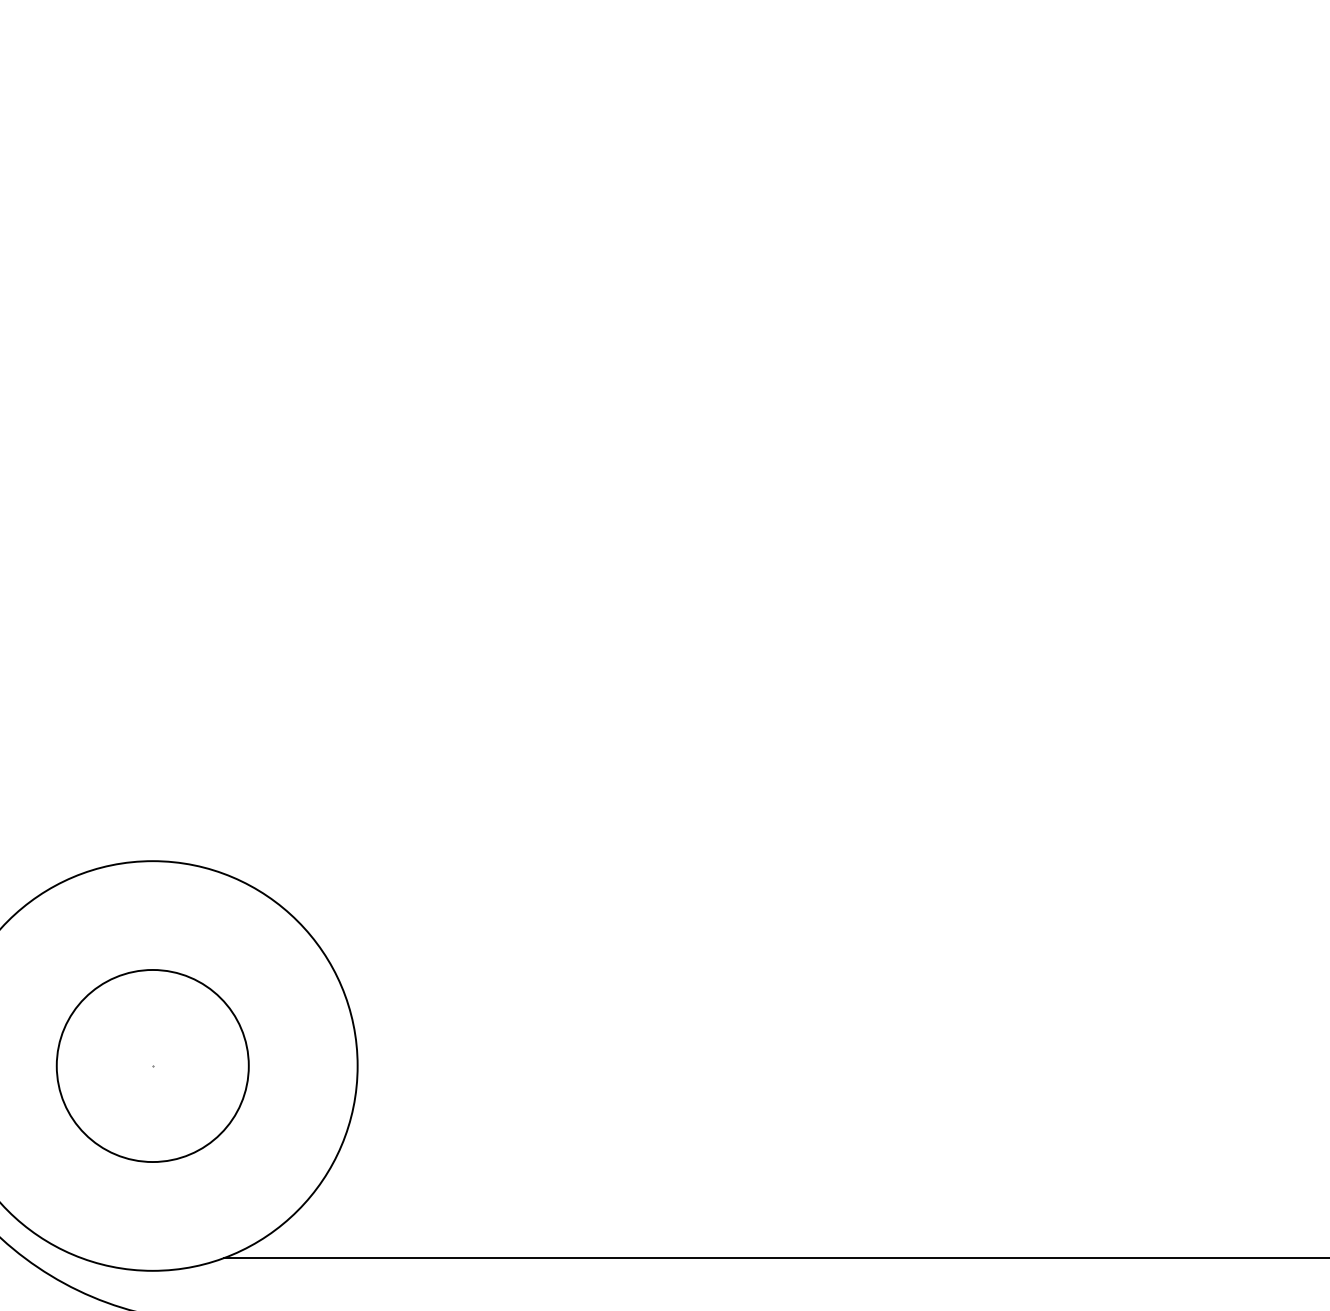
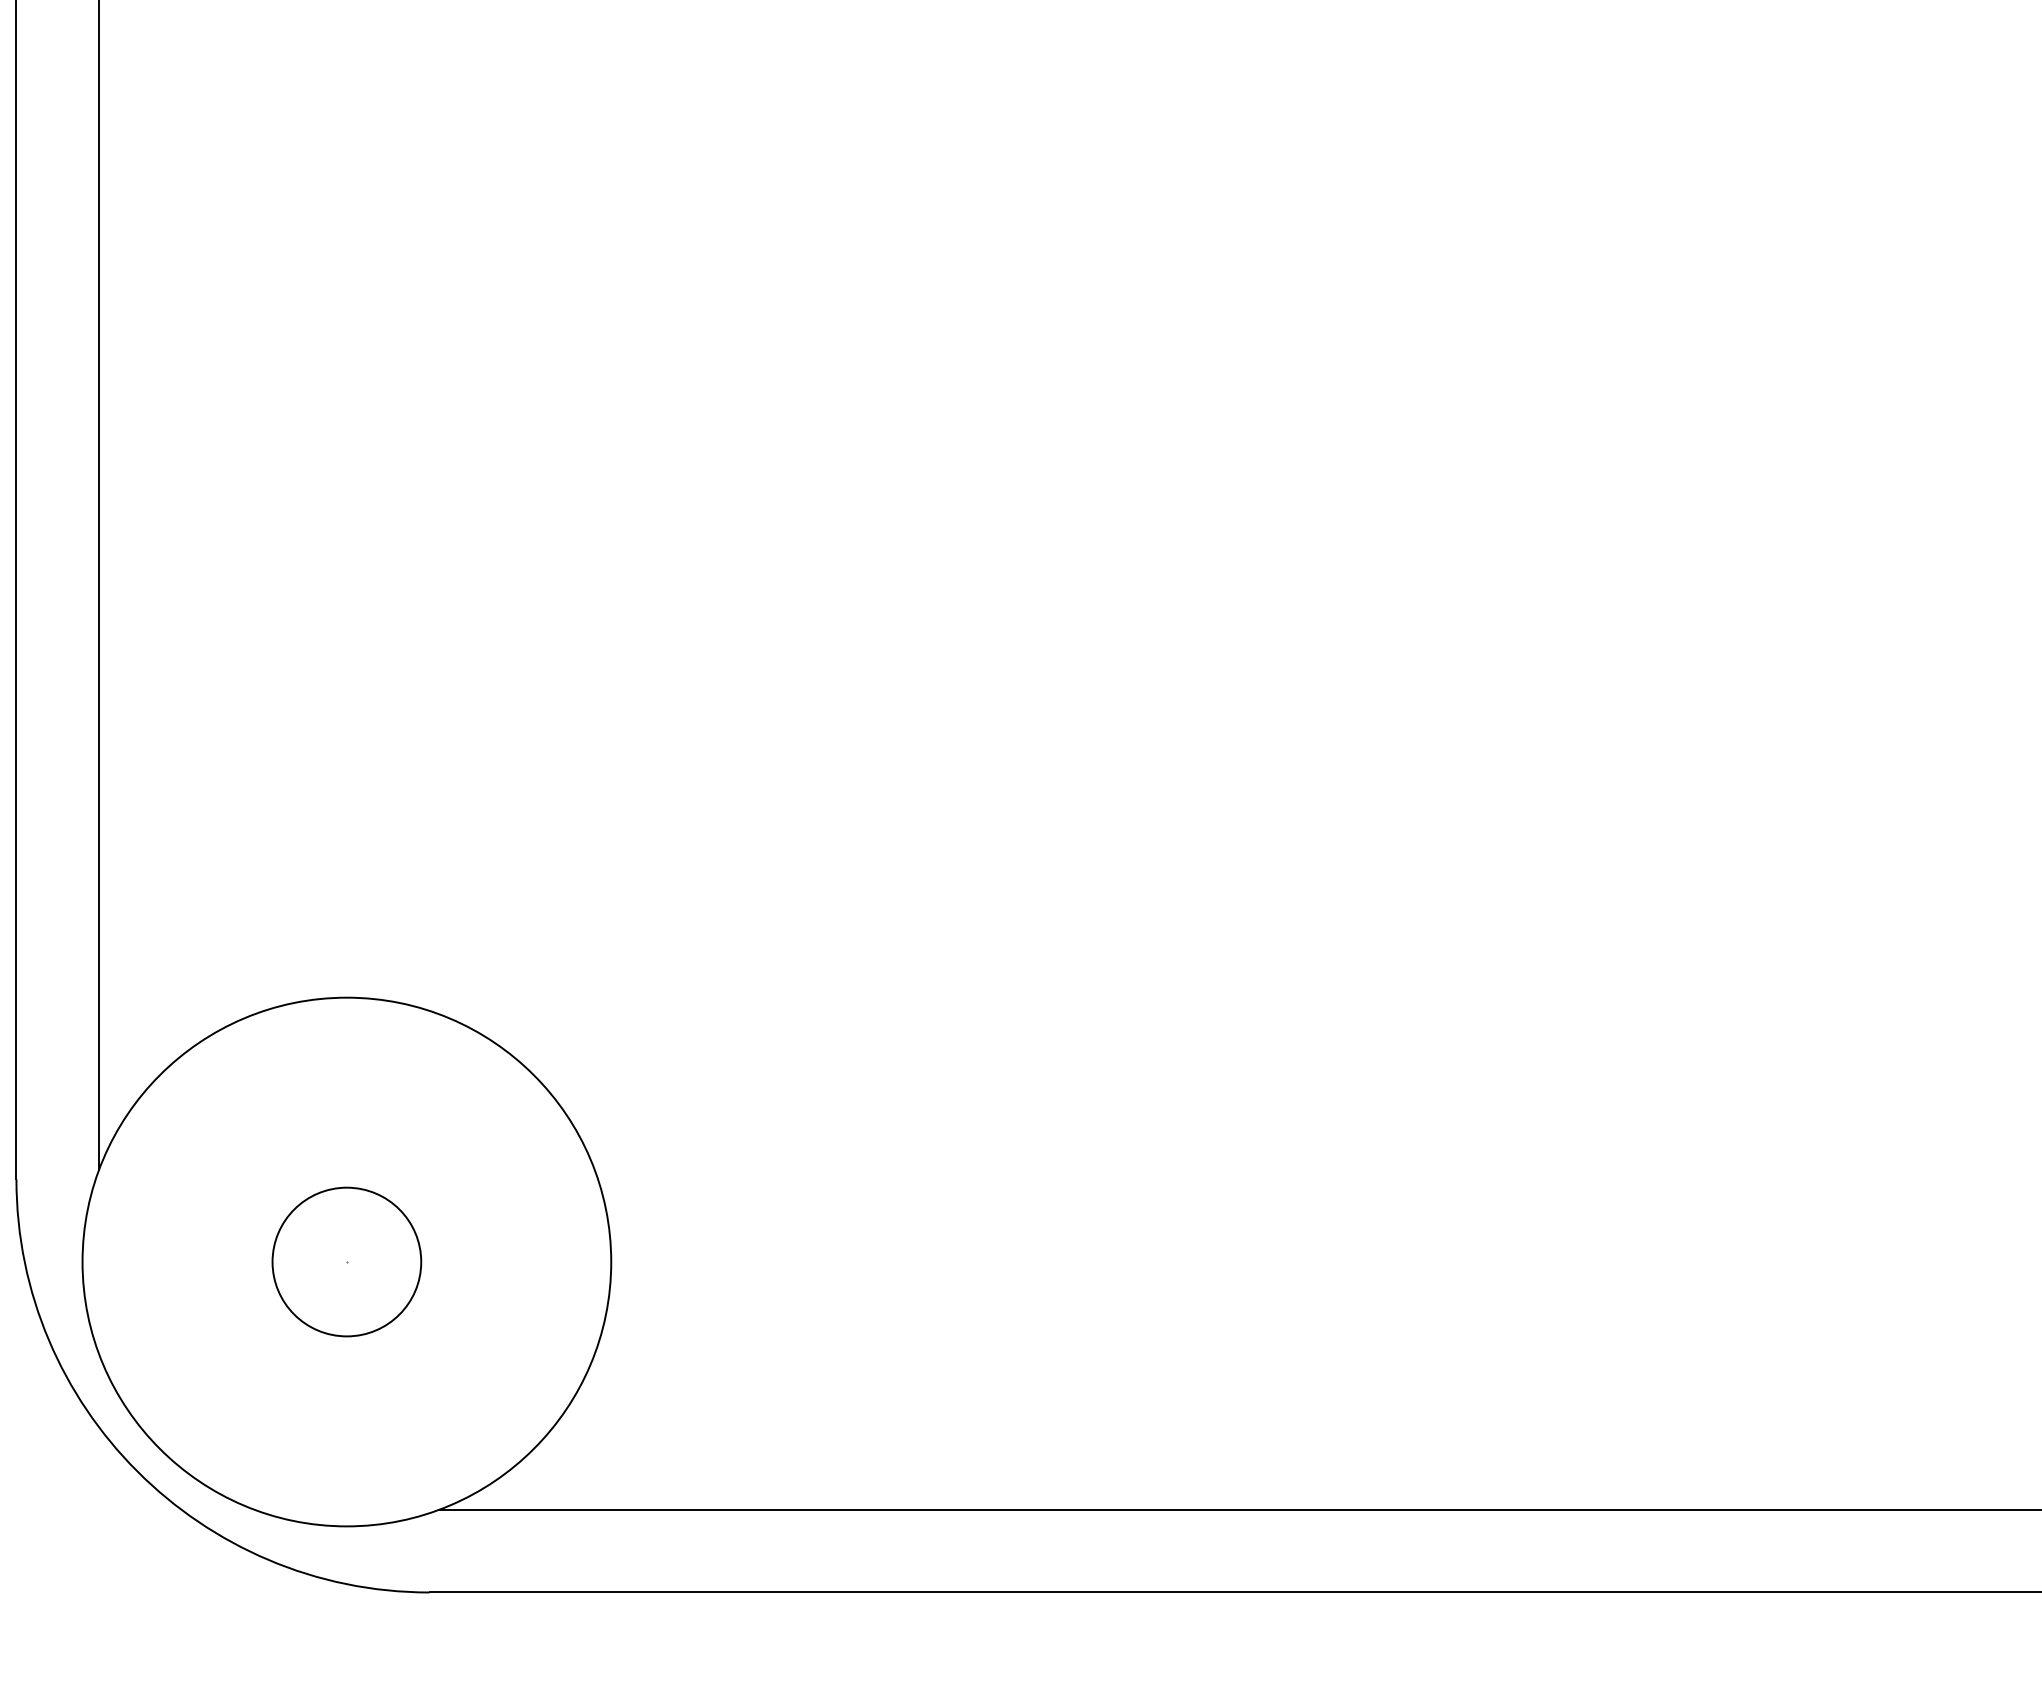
circle: (152, 1065) -> (346, 1261), size x0.6

